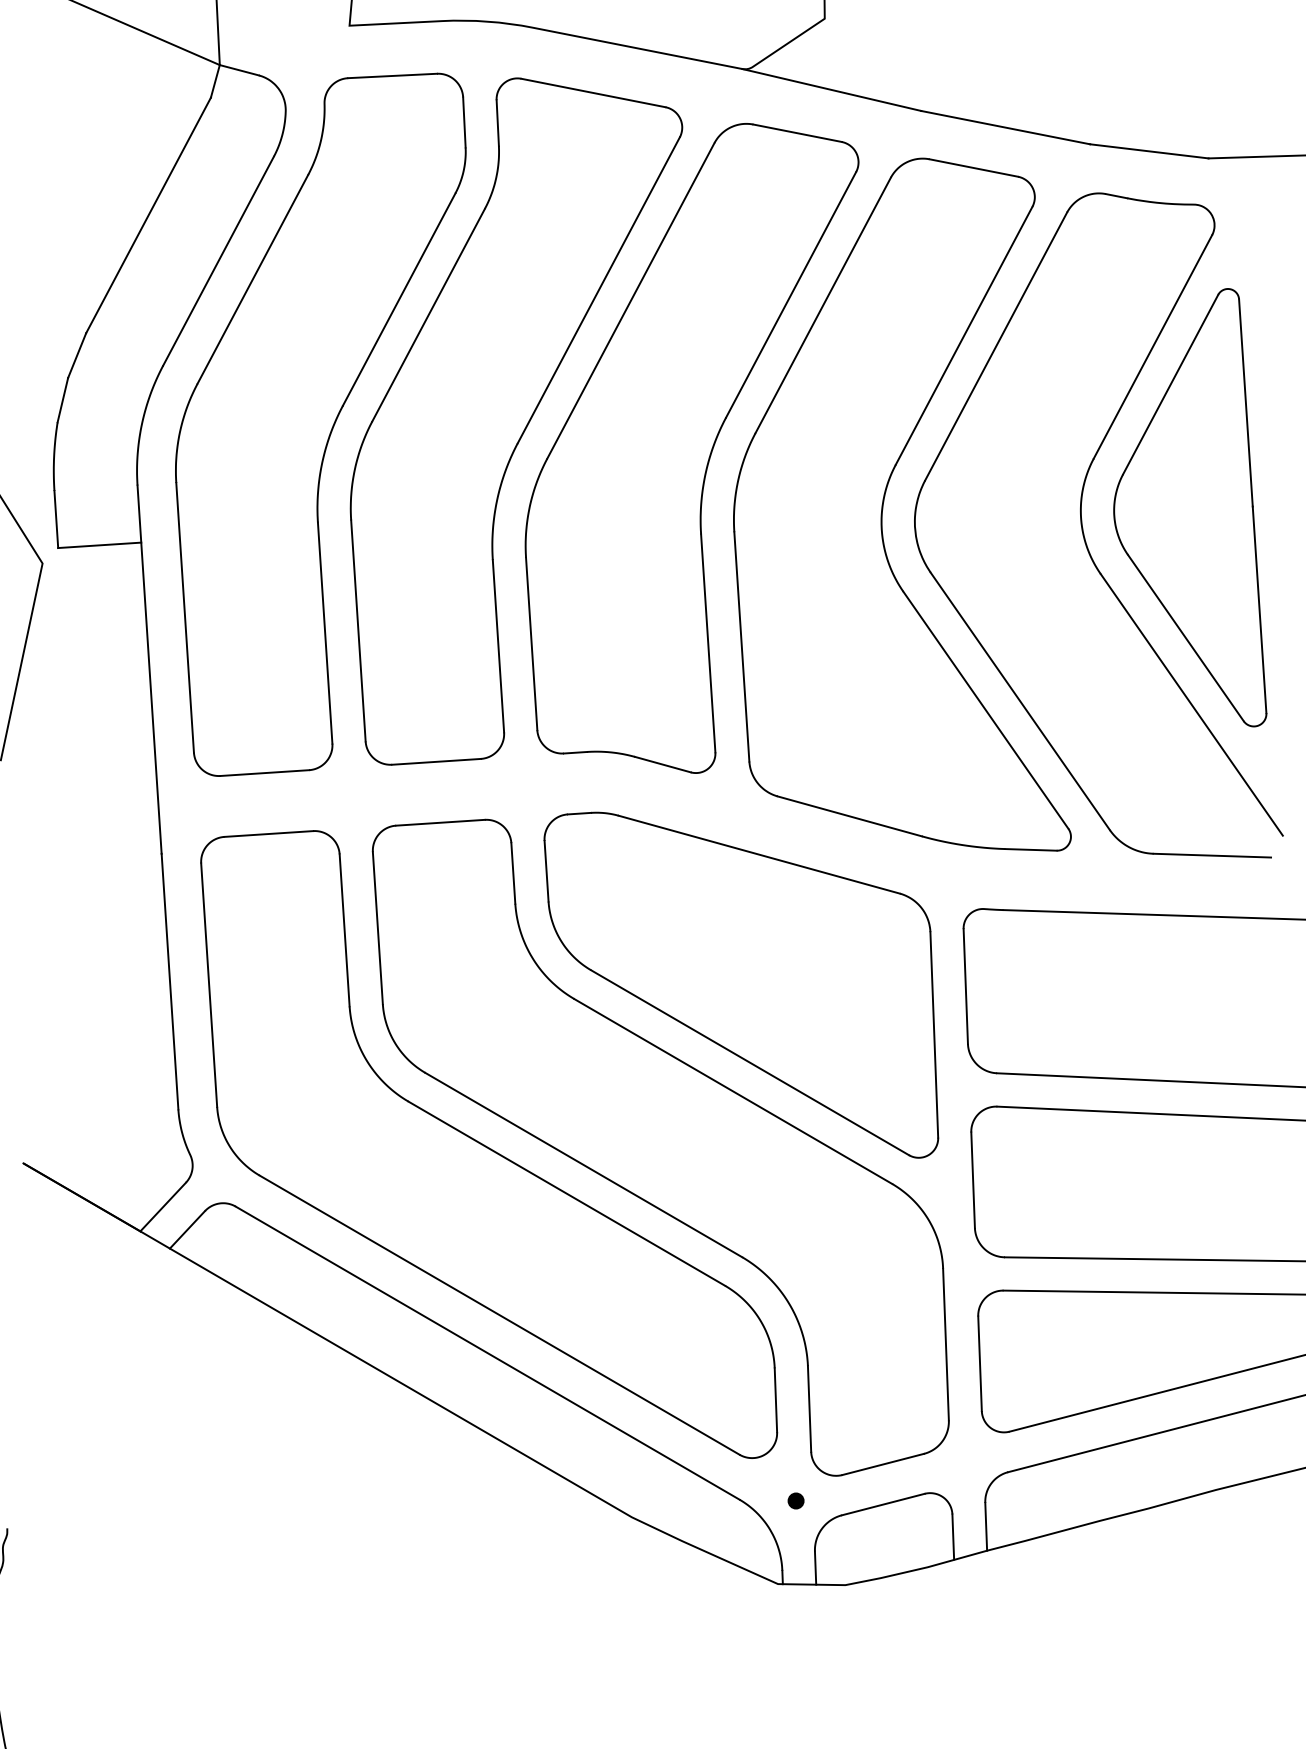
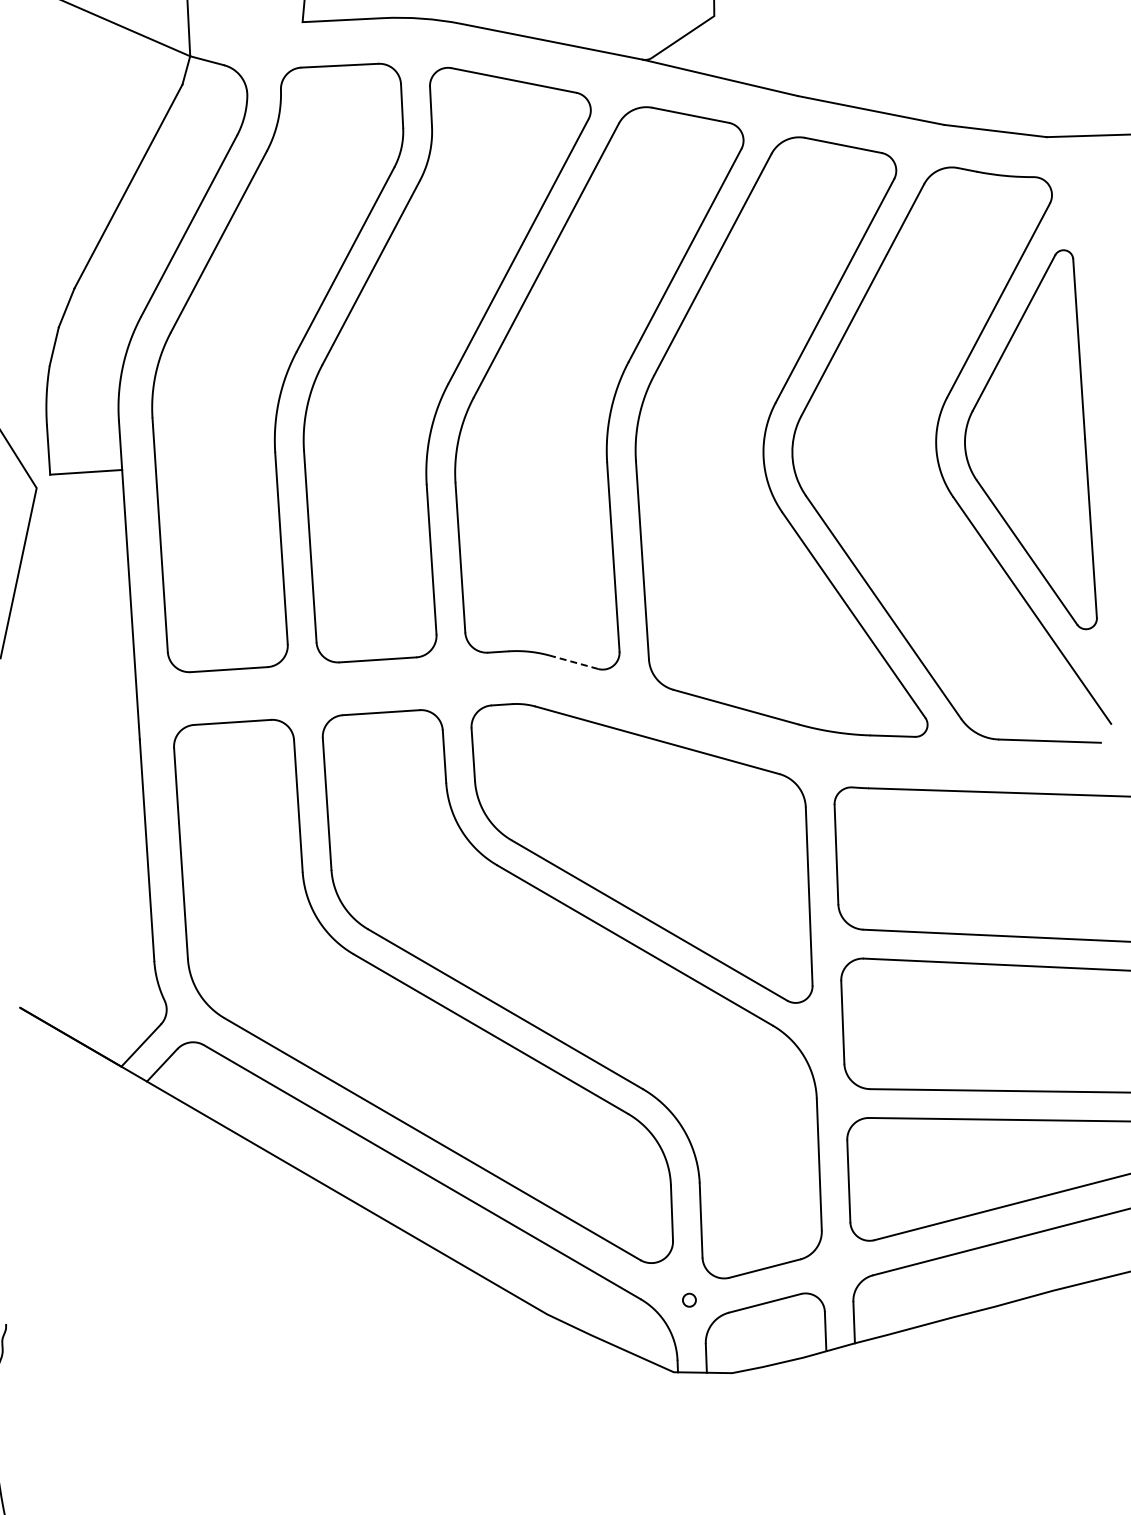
line: (662, 764) -> (573, 662), solid -> dashed
fill: (794, 1500) -> (688, 1299), removed

